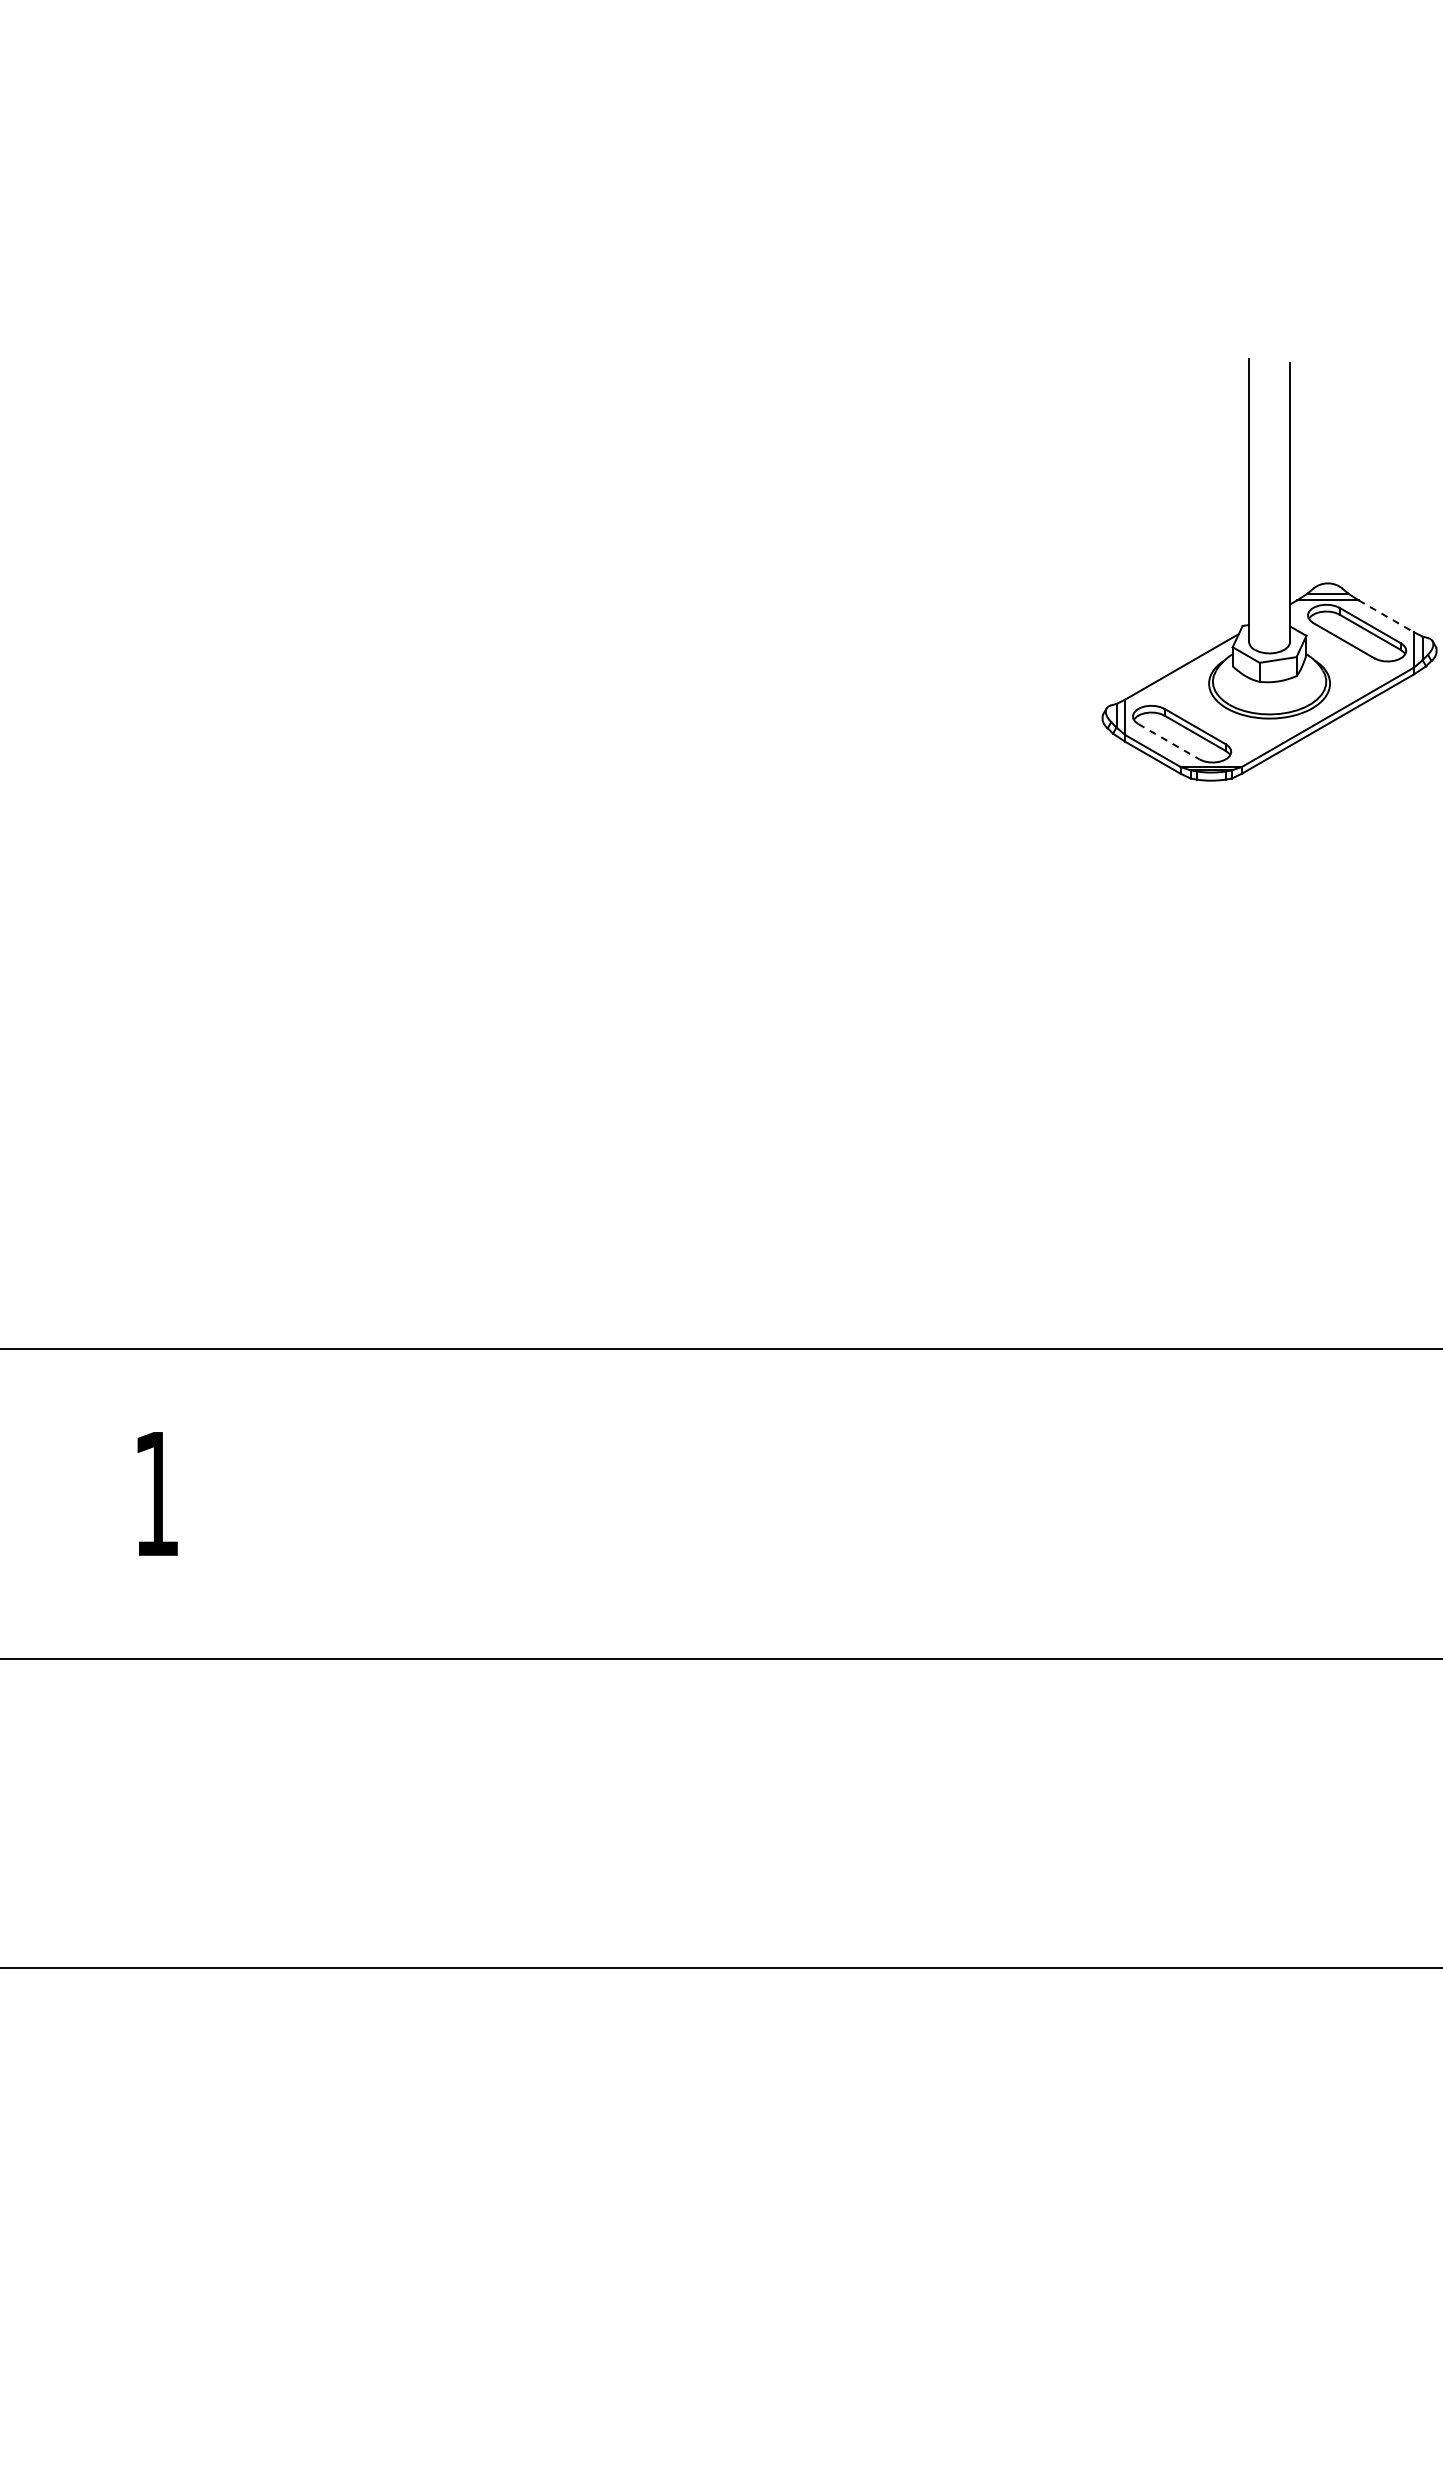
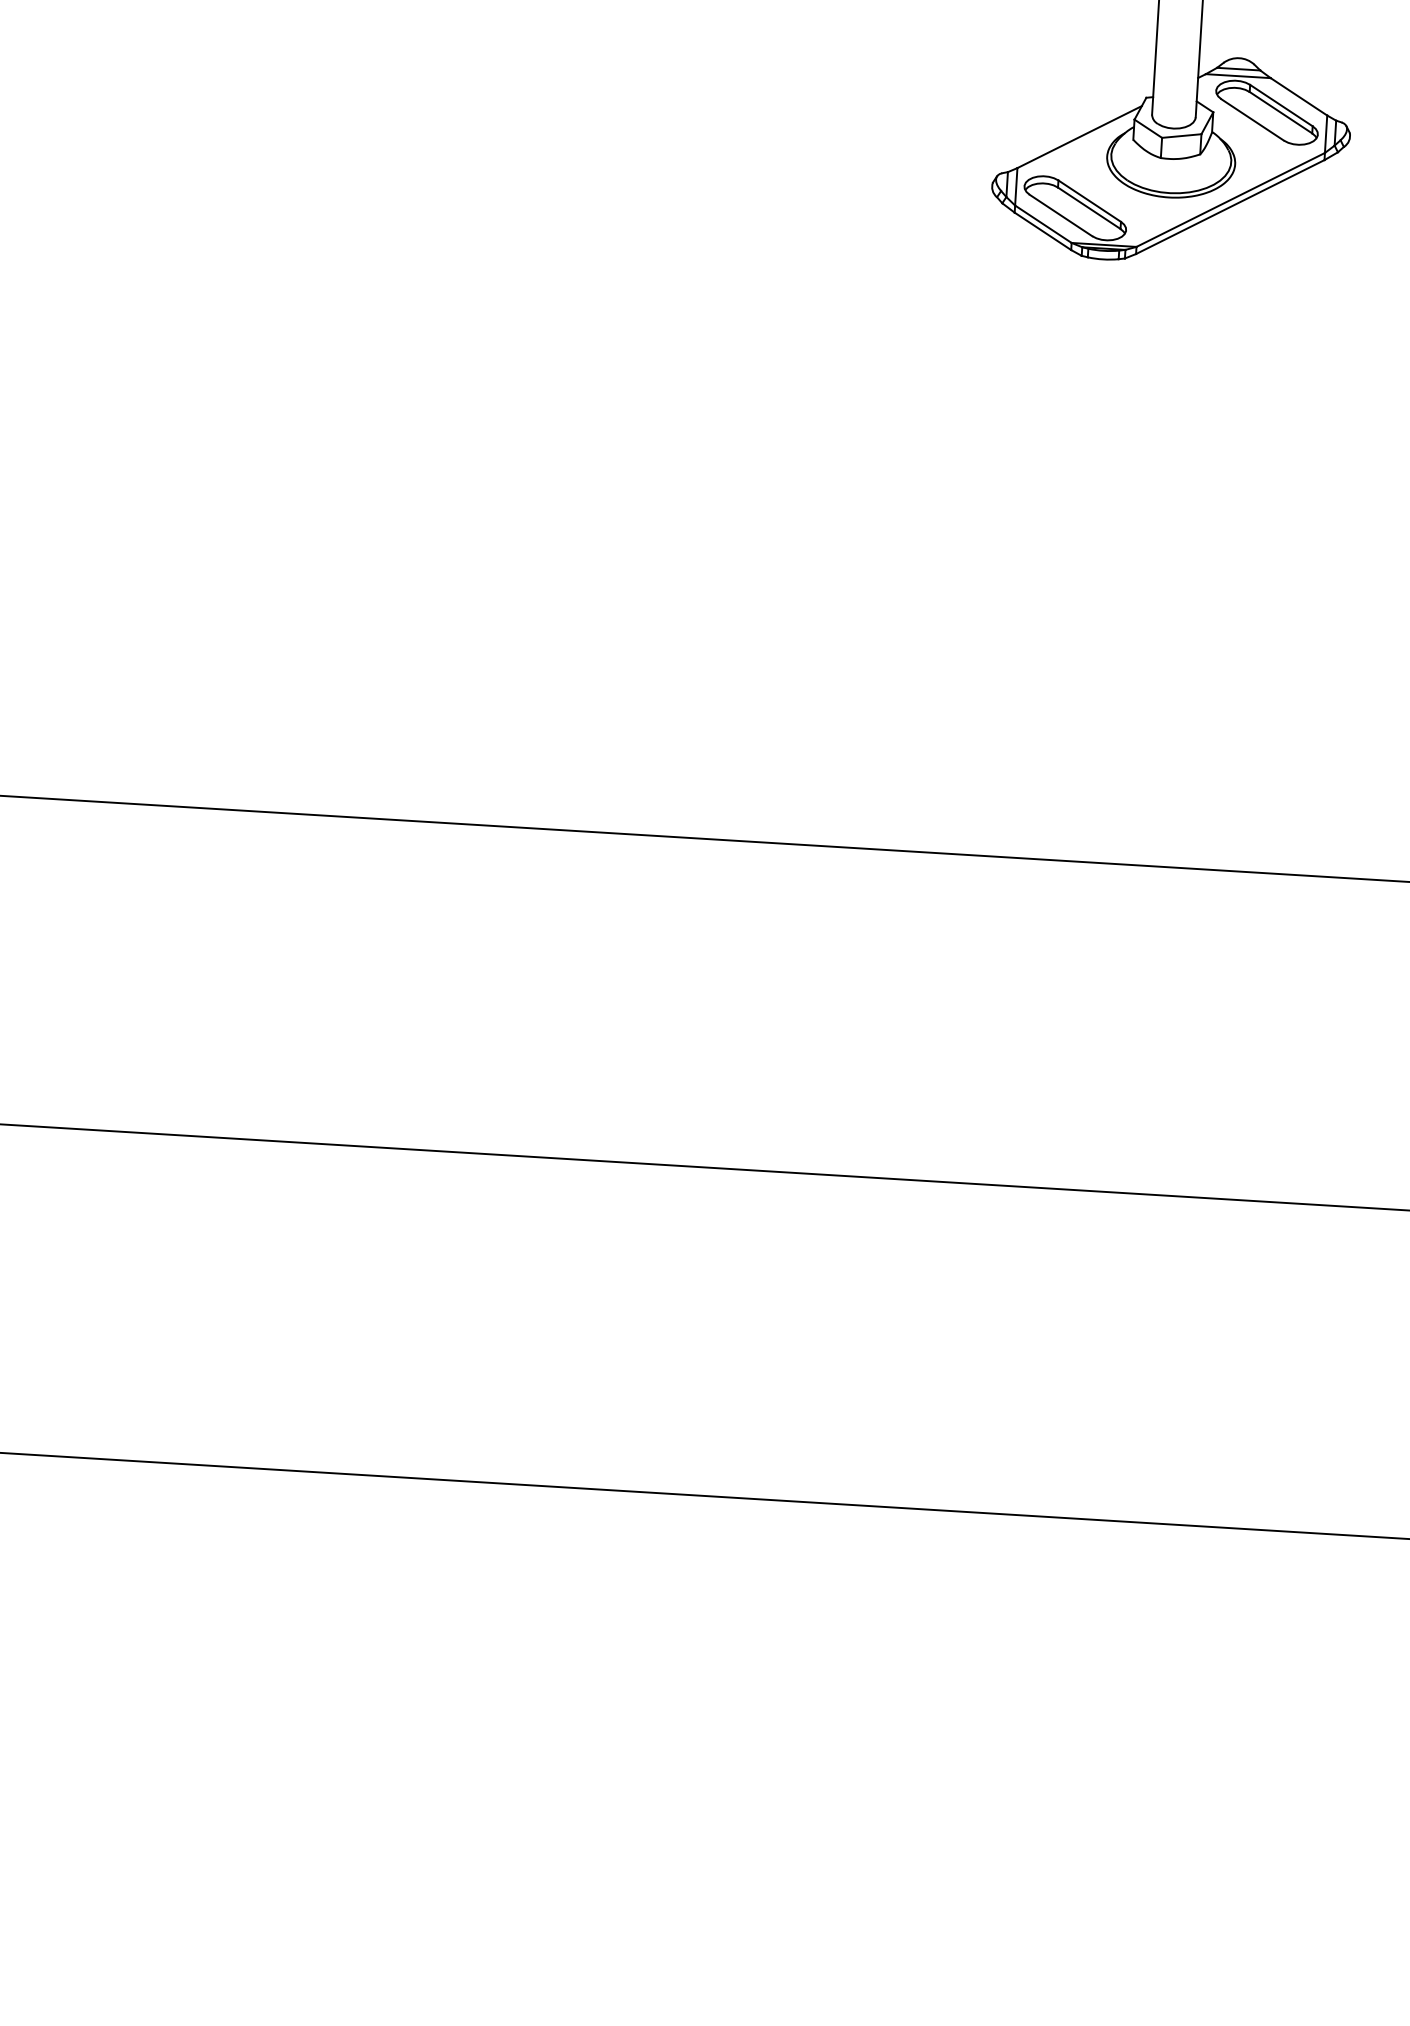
line: (1386, 616) -> (1299, 97), dashed -> solid
line: (1169, 742) -> (1061, 216), dashed -> solid

